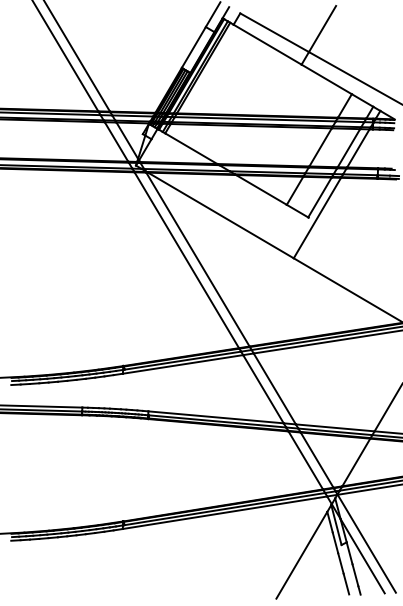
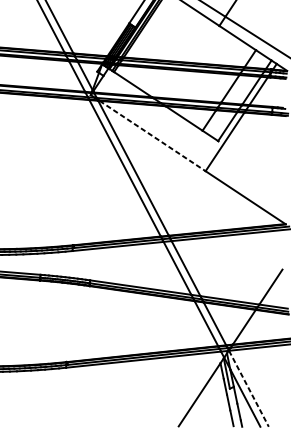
line: (221, 215) -> (153, 136), solid -> dashed
line: (366, 543) -> (248, 388), solid -> dashed

